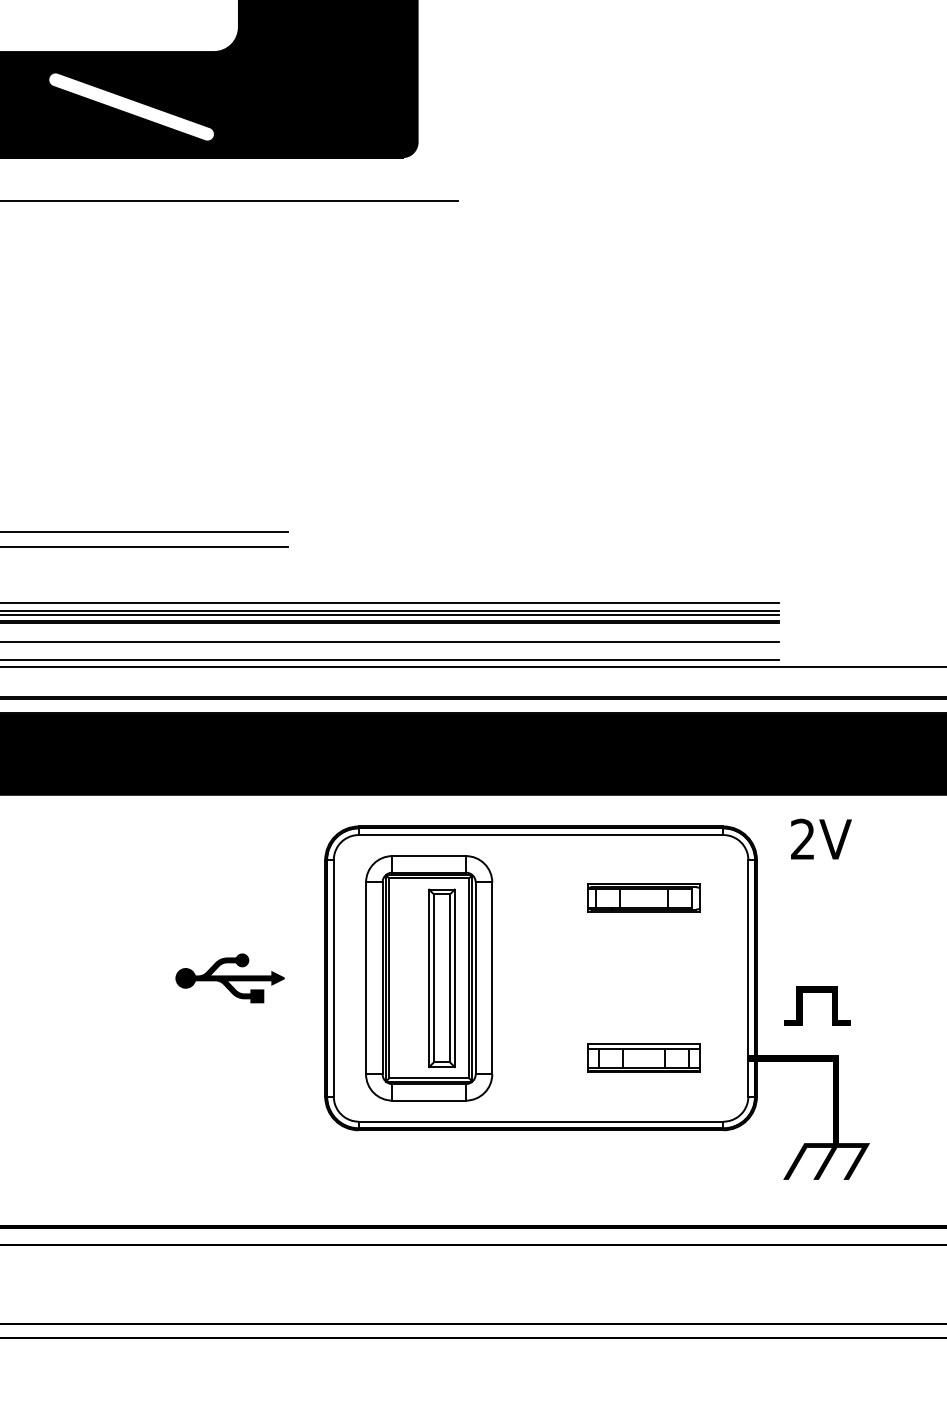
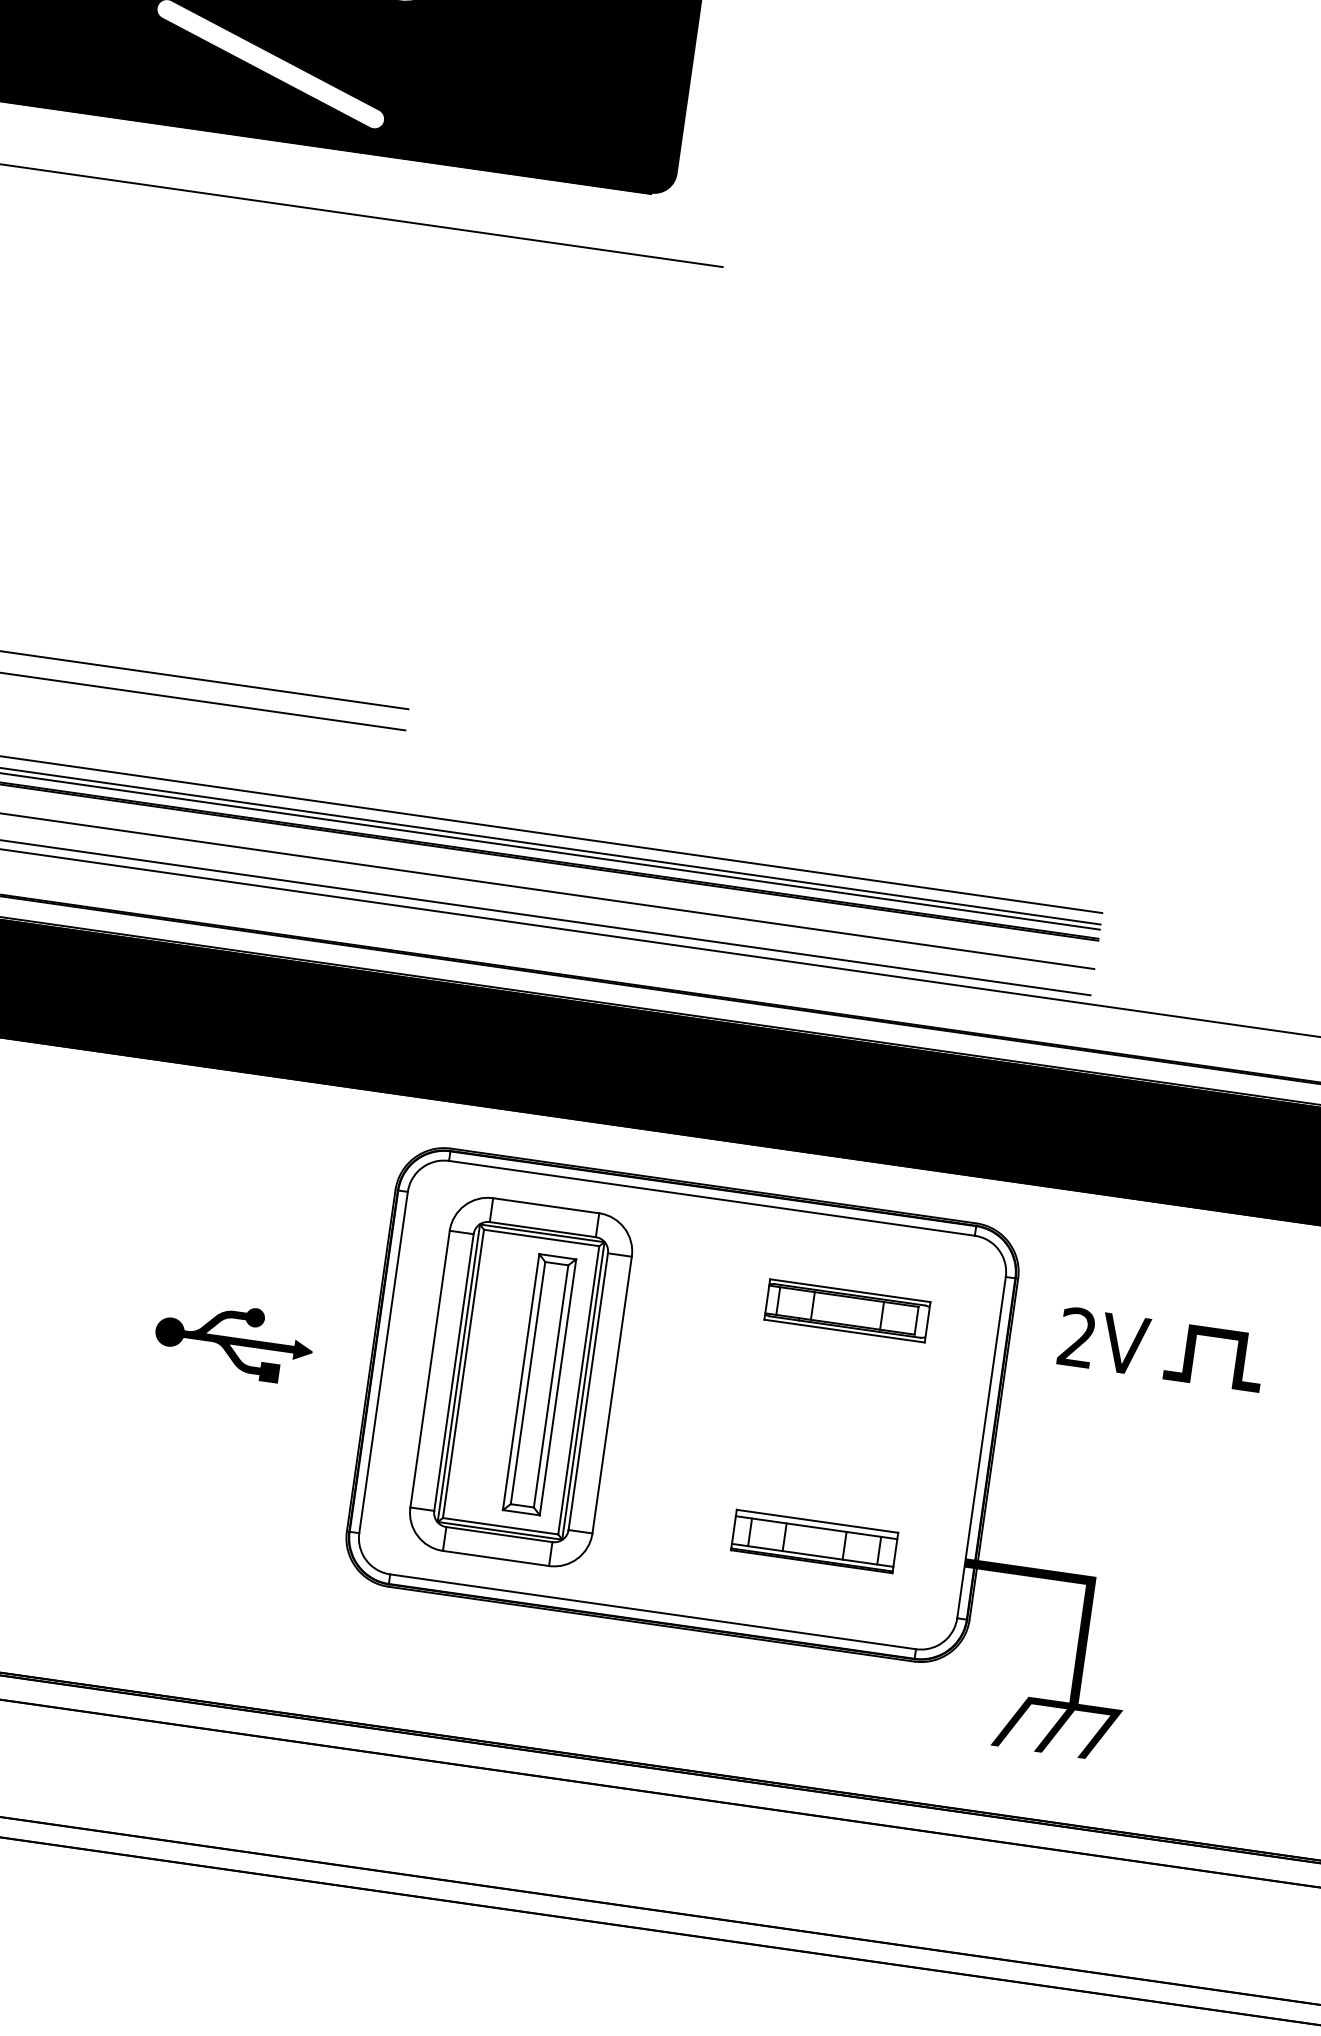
text: (821, 838) -> (1104, 1340), moved
curve: (817, 992) -> (1218, 1337), moved

